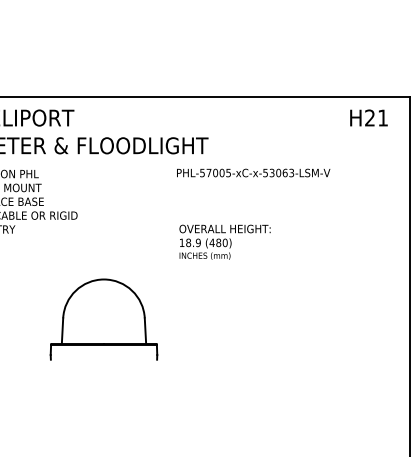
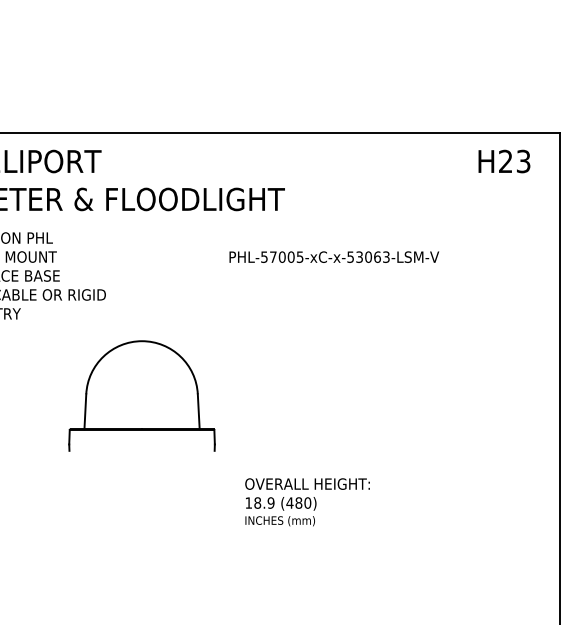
text: (382, 117) -> (522, 160), H21 -> H23
text: (253, 172) -> (334, 256), moved
text: (224, 241) -> (306, 501), moved
part: (103, 319) -> (141, 395), moved

